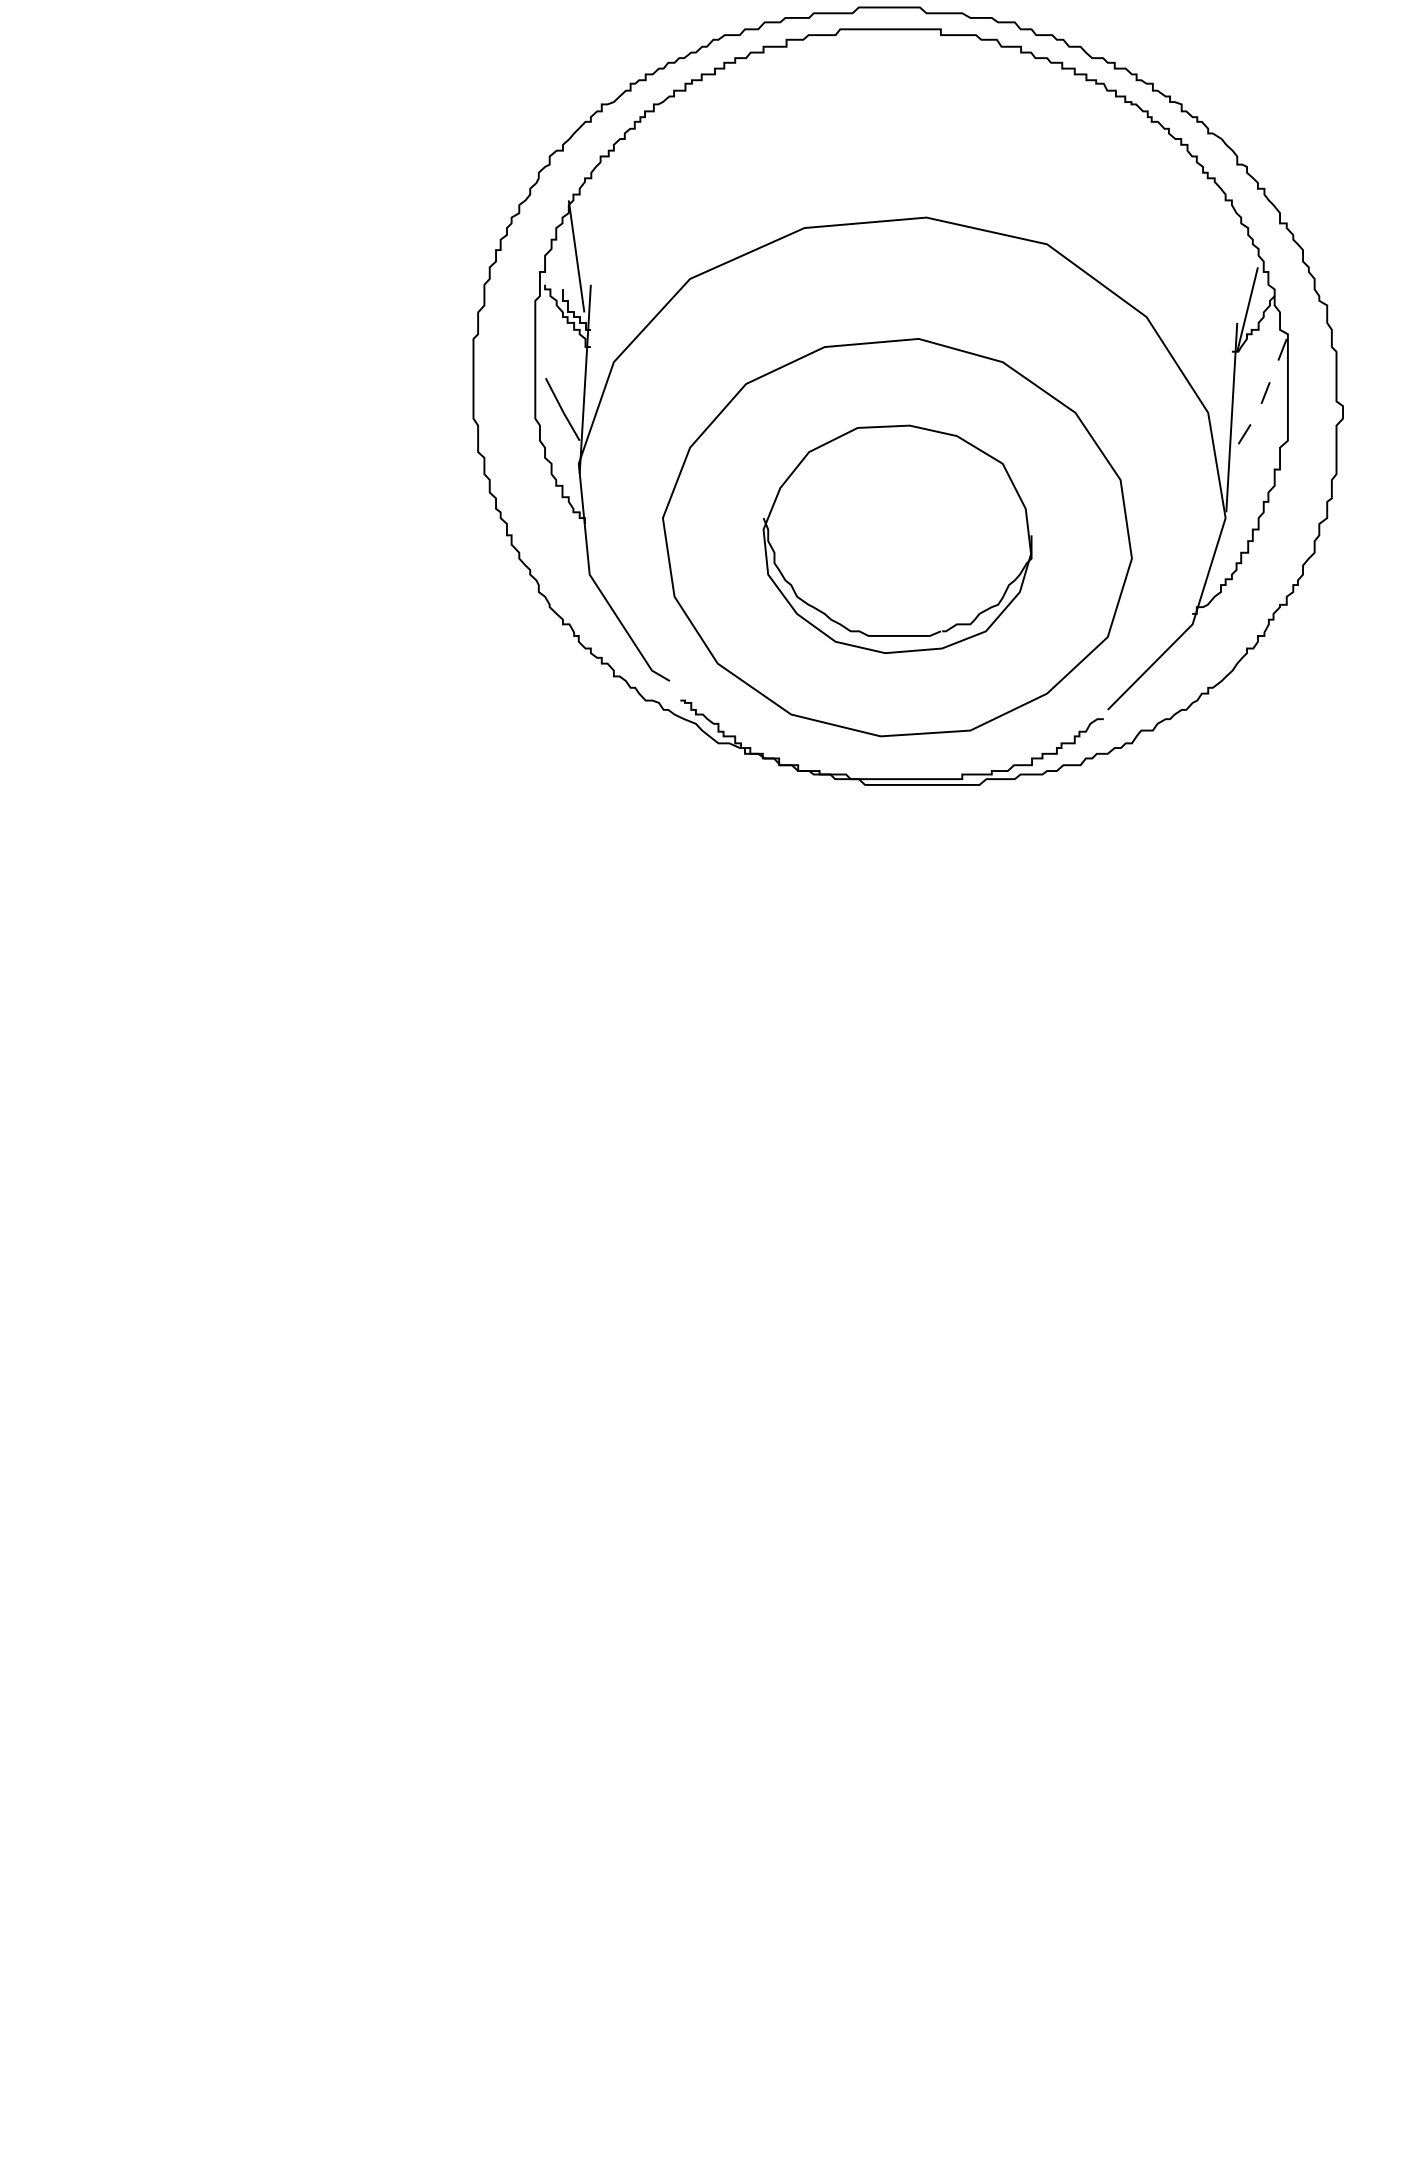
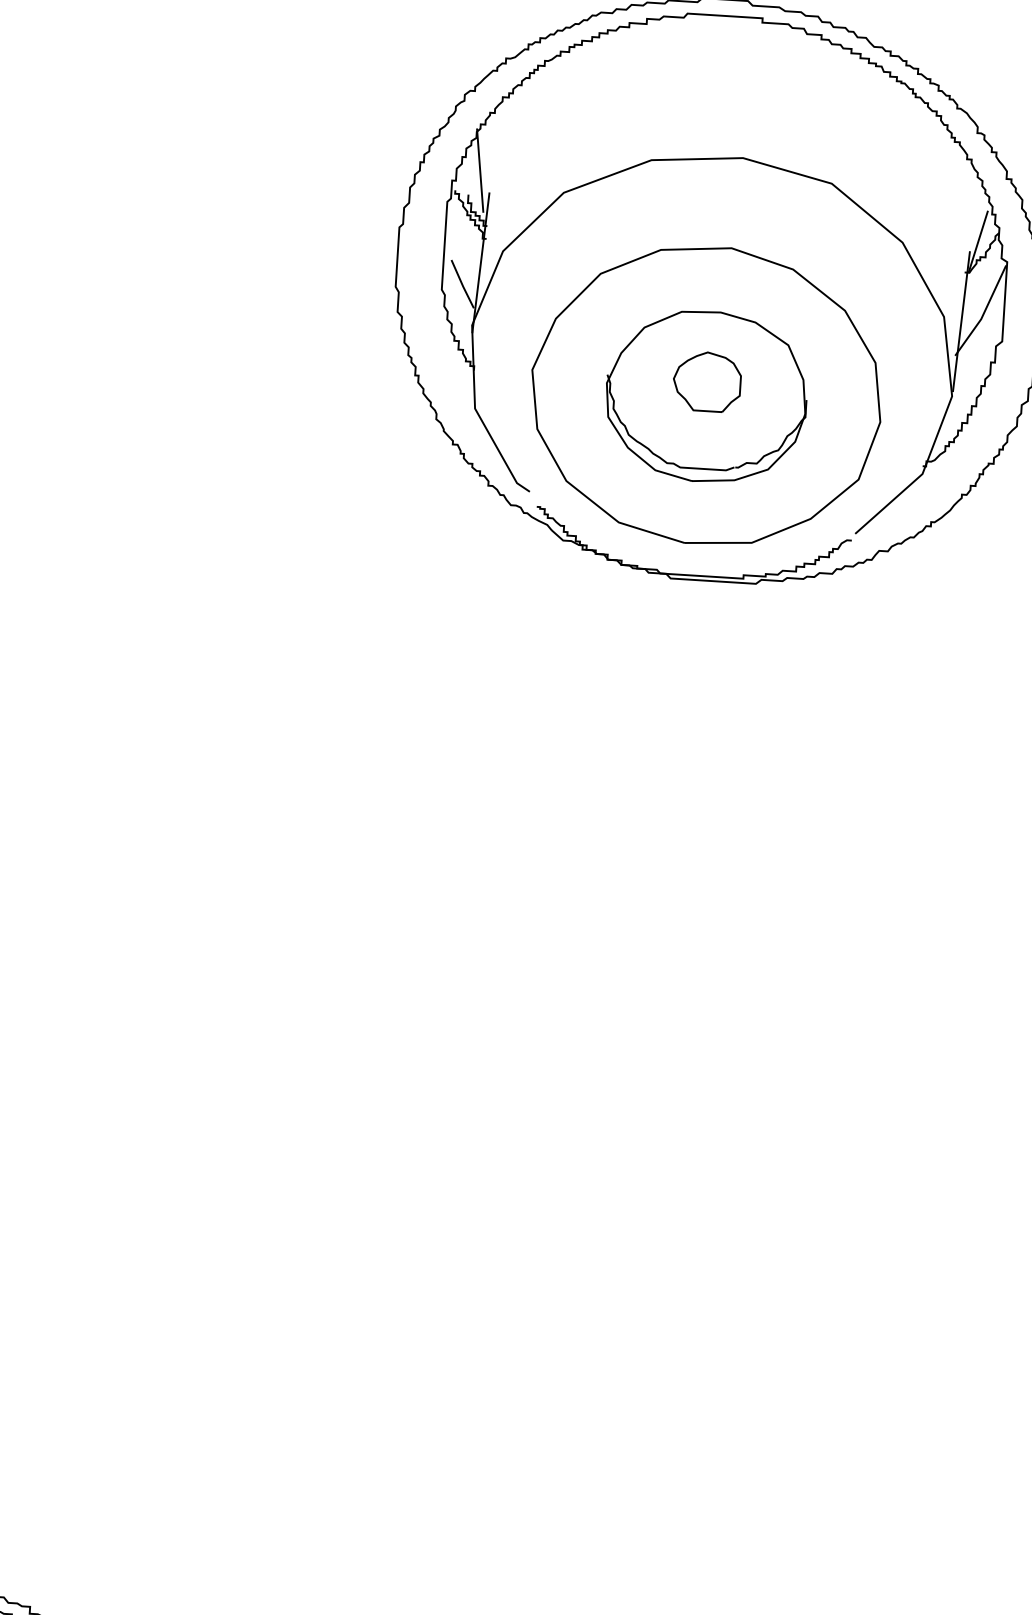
line: (1261, 404) -> (984, 313), dashed -> solid
part: (896, 519) -> (706, 381), added

